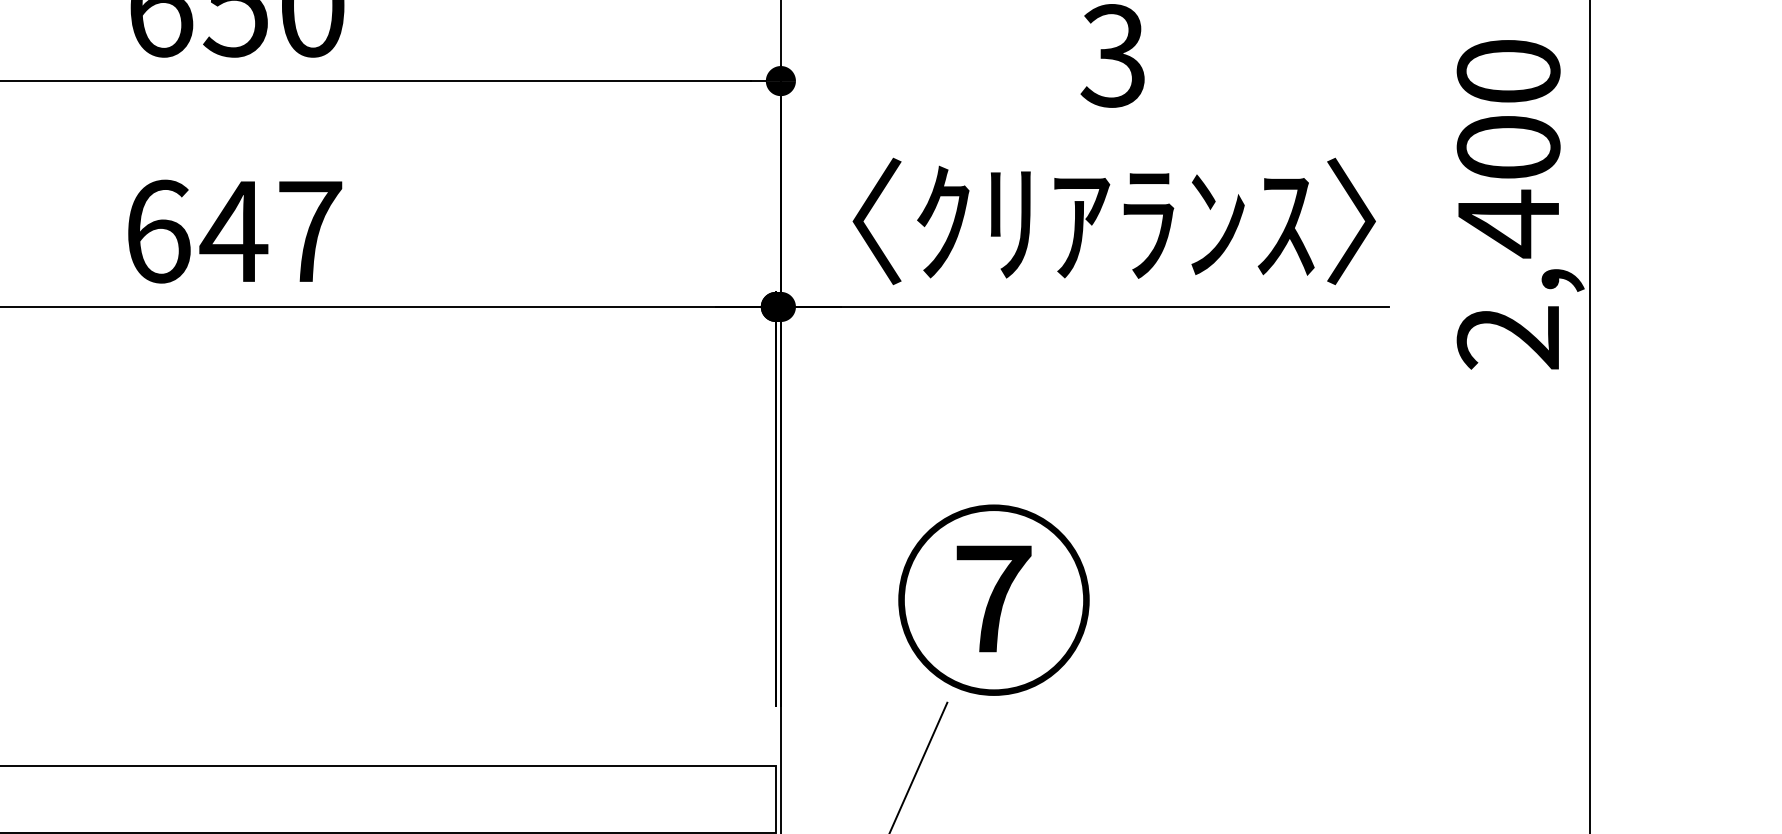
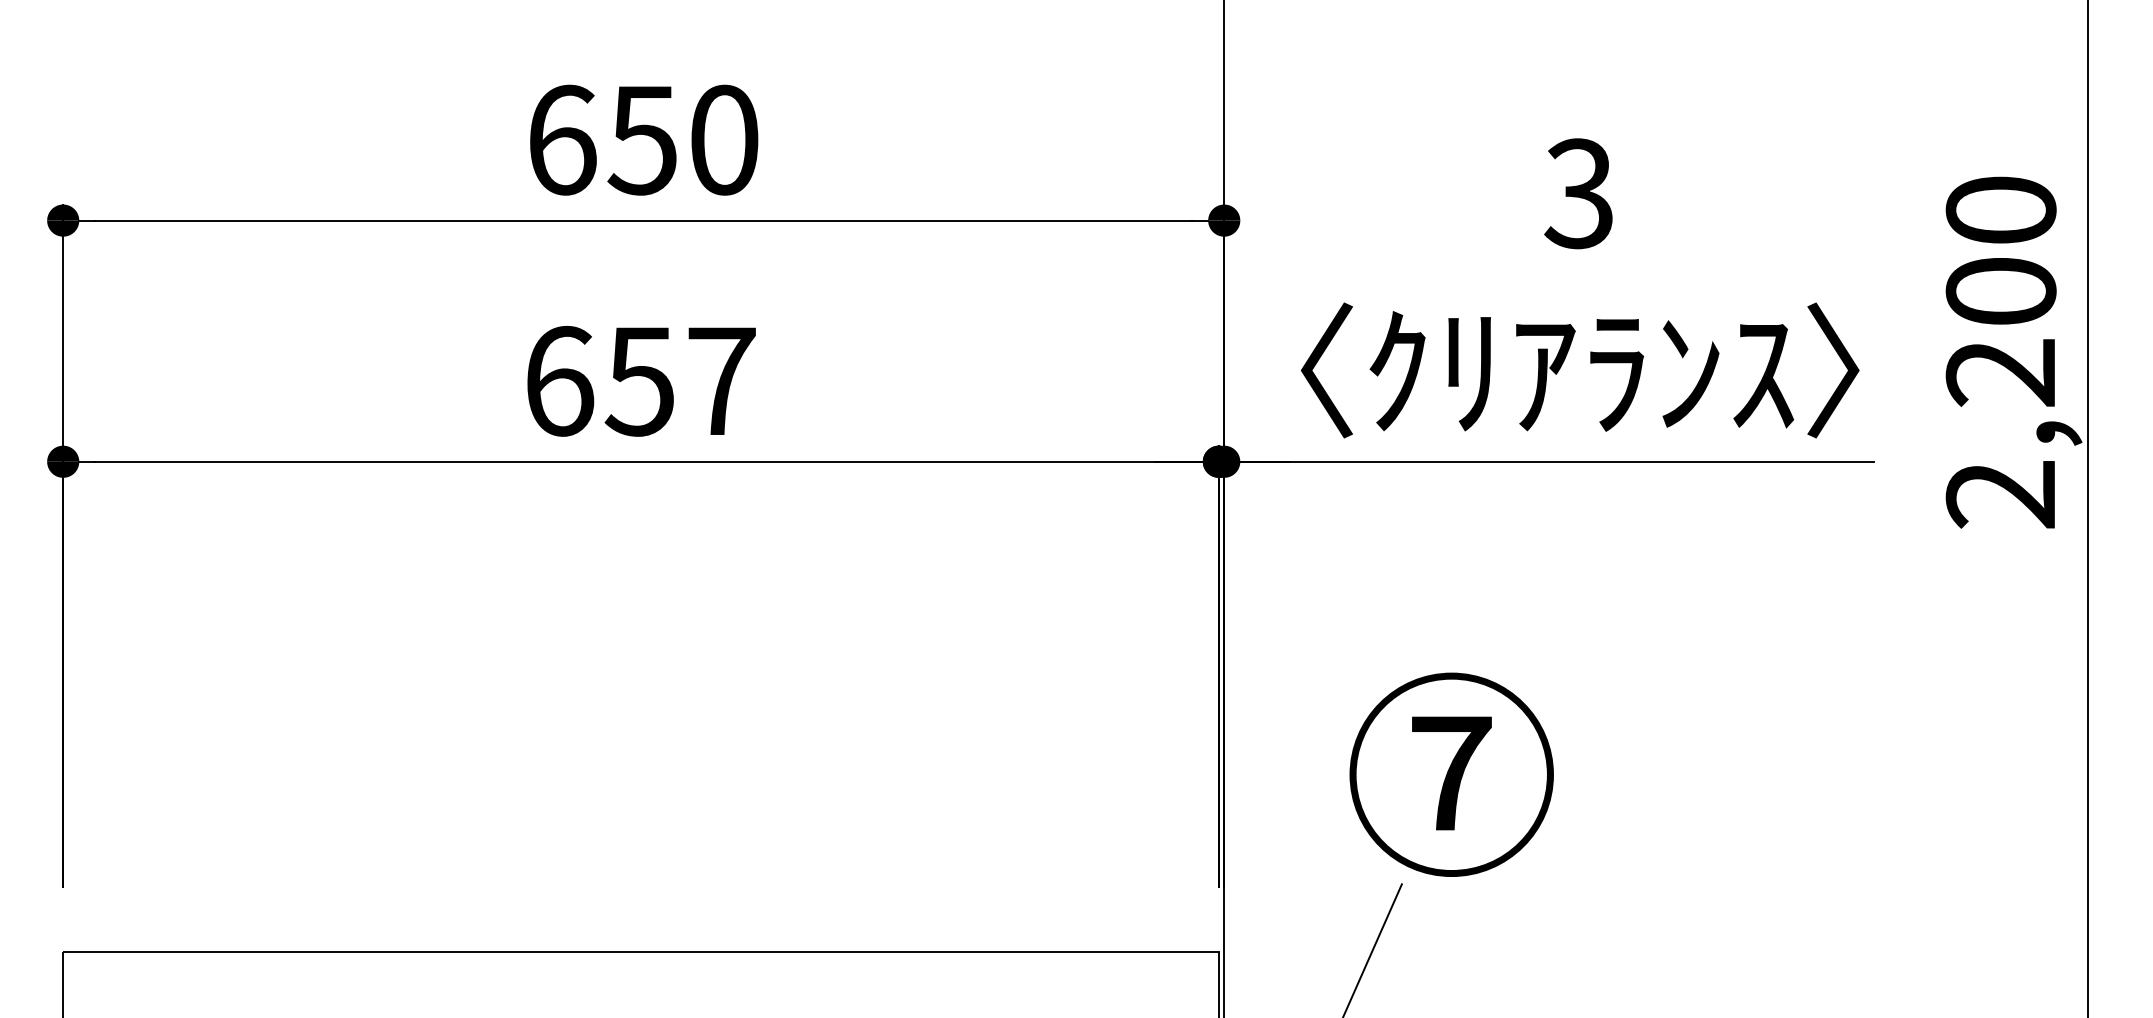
text: (1507, 224) -> (1999, 373), 2,400 -> 2,200
text: (234, 231) -> (640, 381), 647 -> 657

